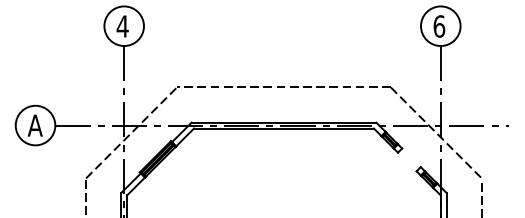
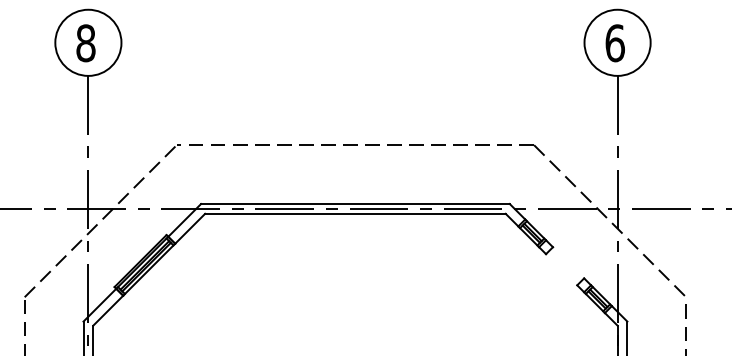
text: (122, 26) -> (85, 43), 4 -> 8

